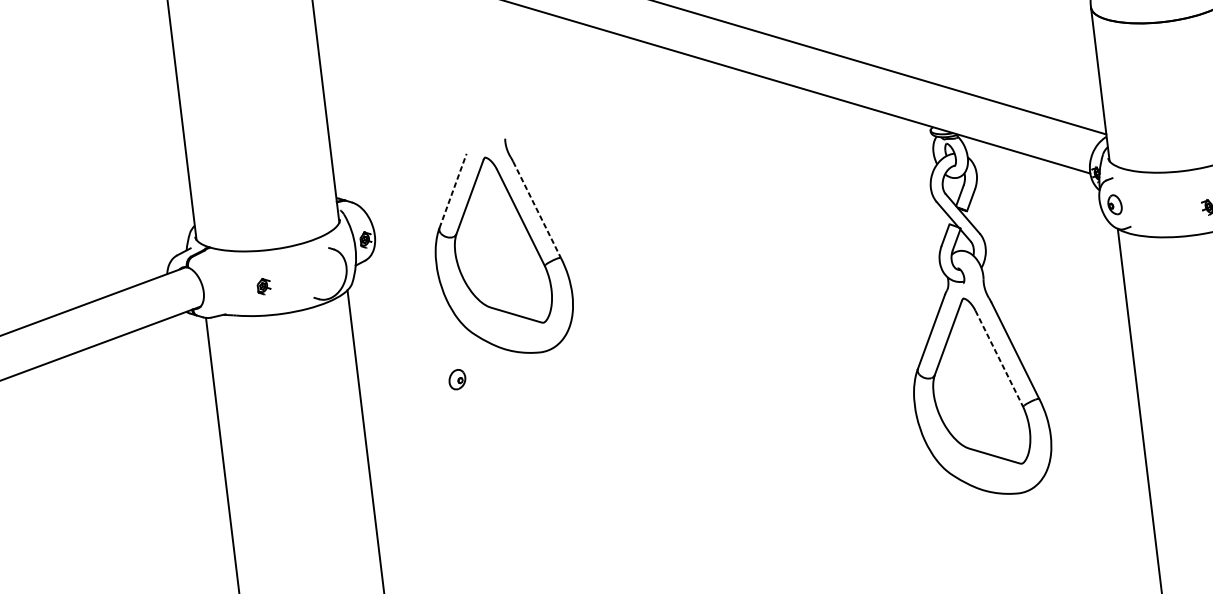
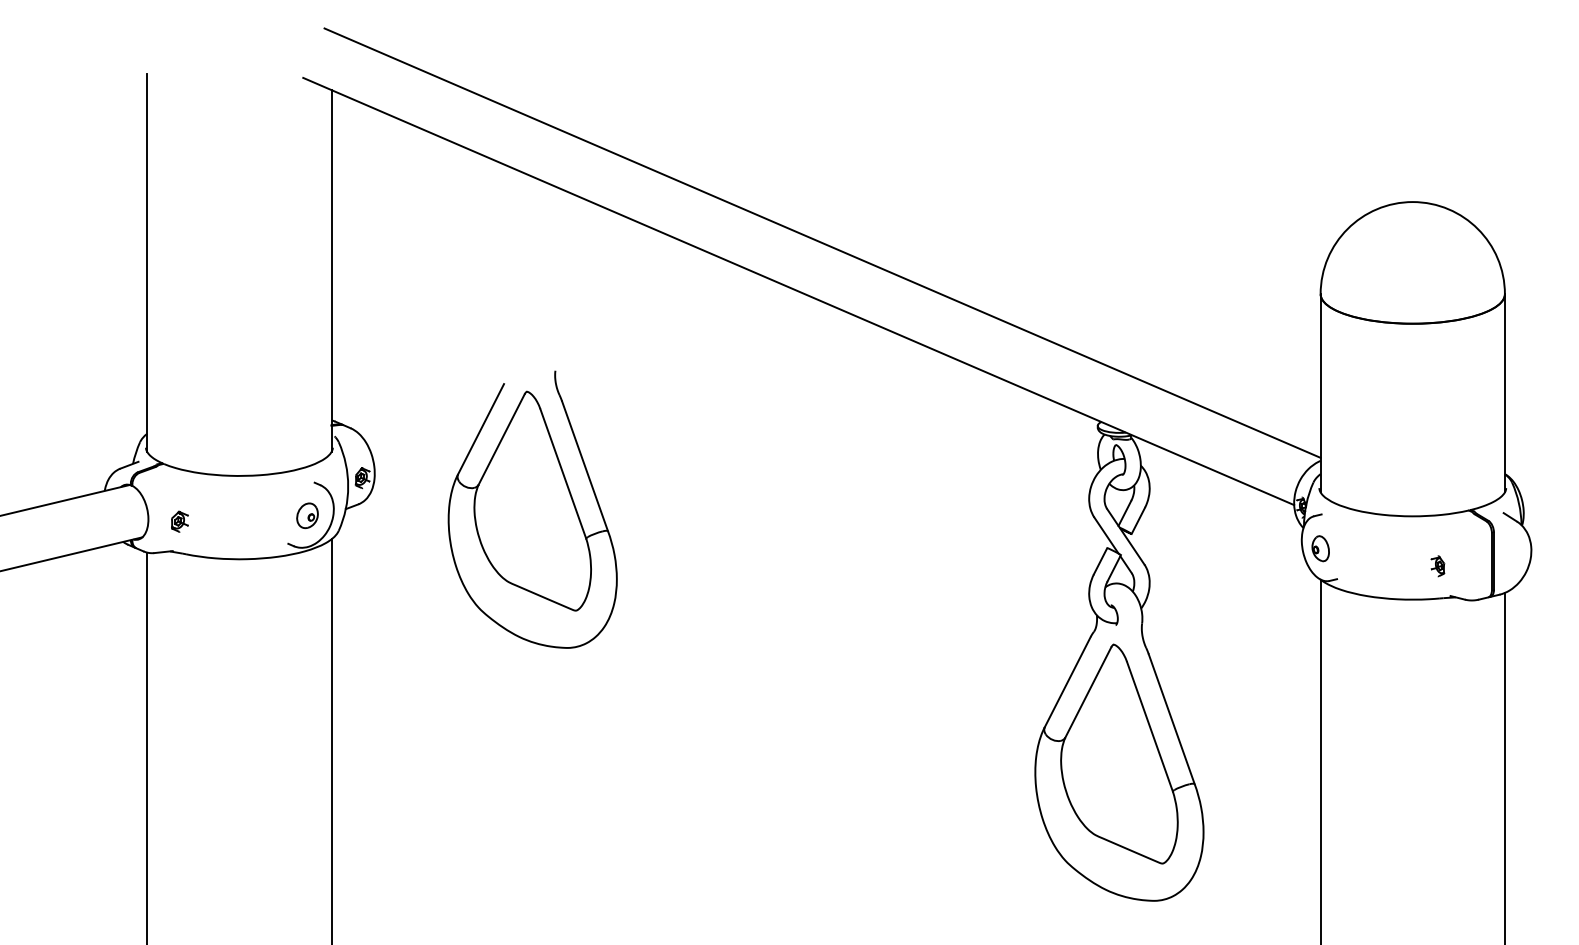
line: (453, 191) -> (481, 429), dashed -> solid
line: (537, 210) -> (585, 466), dashed -> solid
part: (263, 286) -> (179, 521), moved
line: (998, 358) -> (1149, 726), dashed -> solid
part: (457, 379) -> (307, 515), moved

